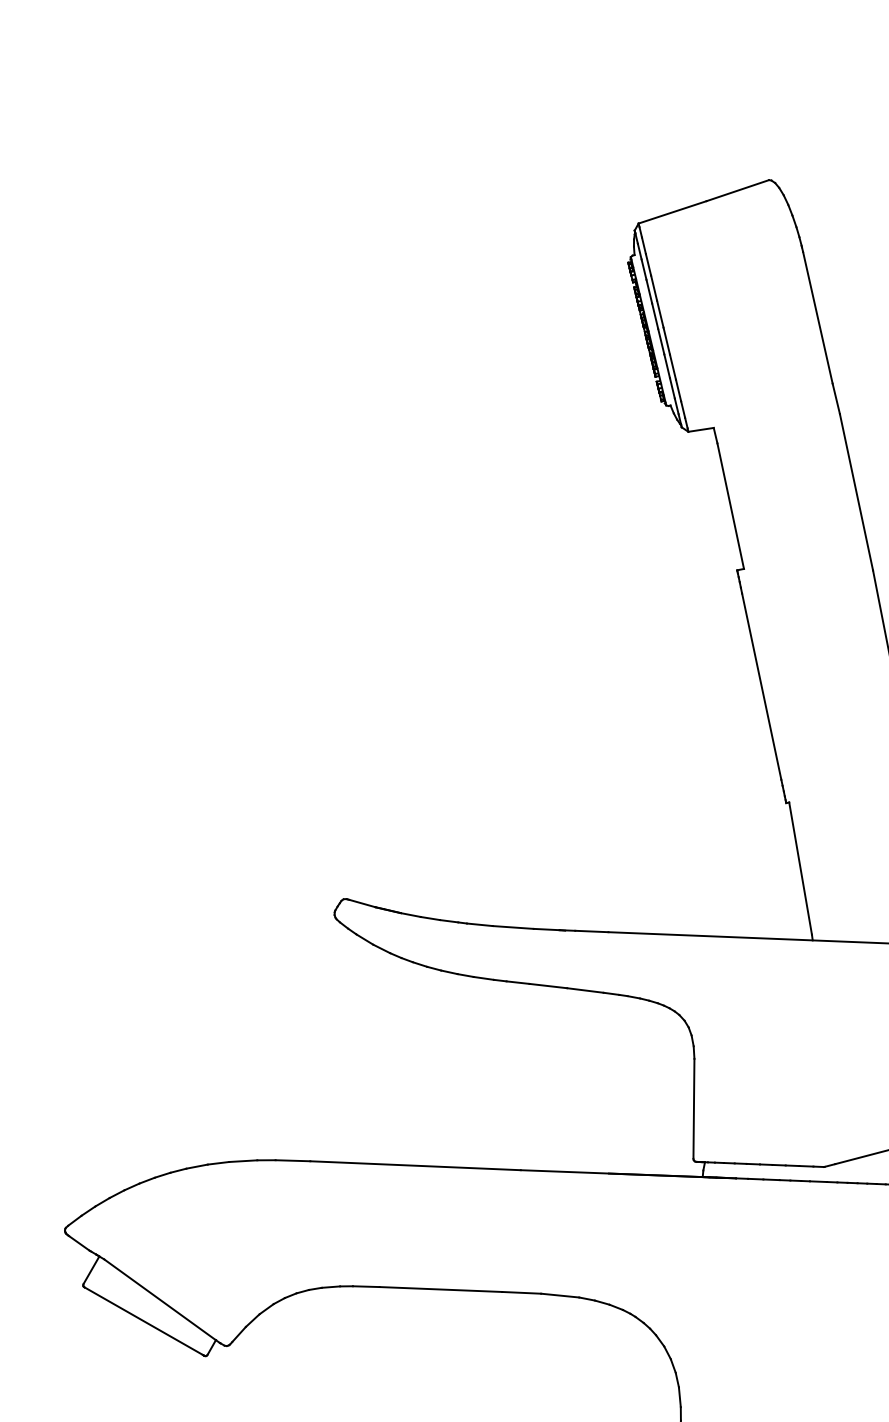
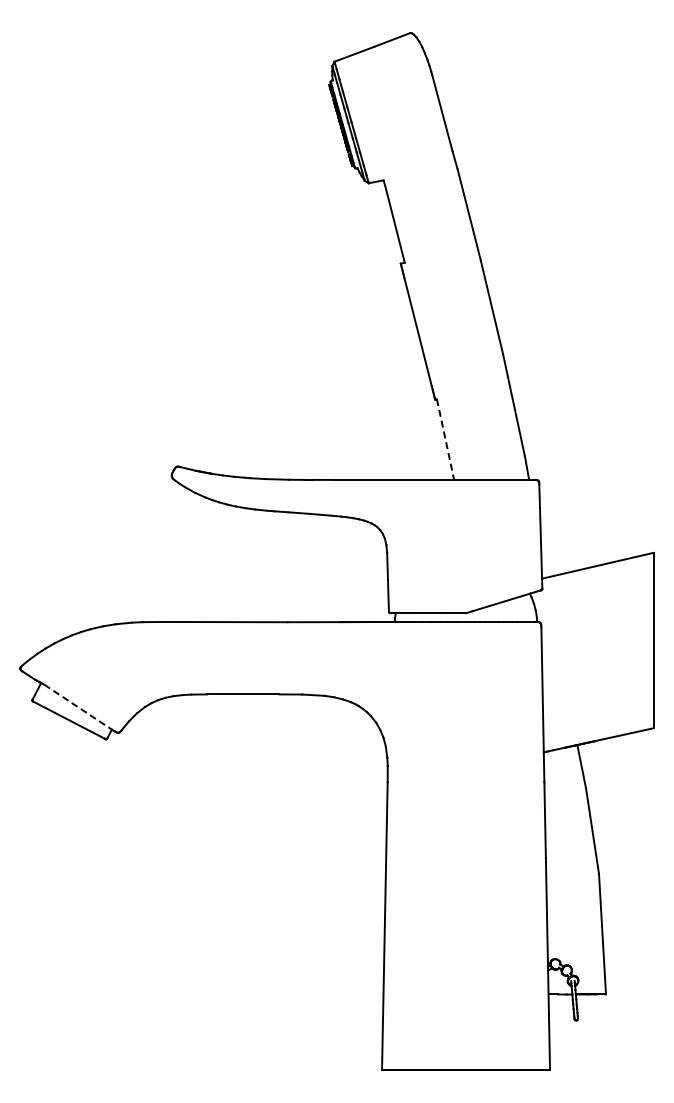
line: (801, 867) -> (445, 437), solid -> dashed
line: (160, 1300) -> (78, 707), solid -> dashed

